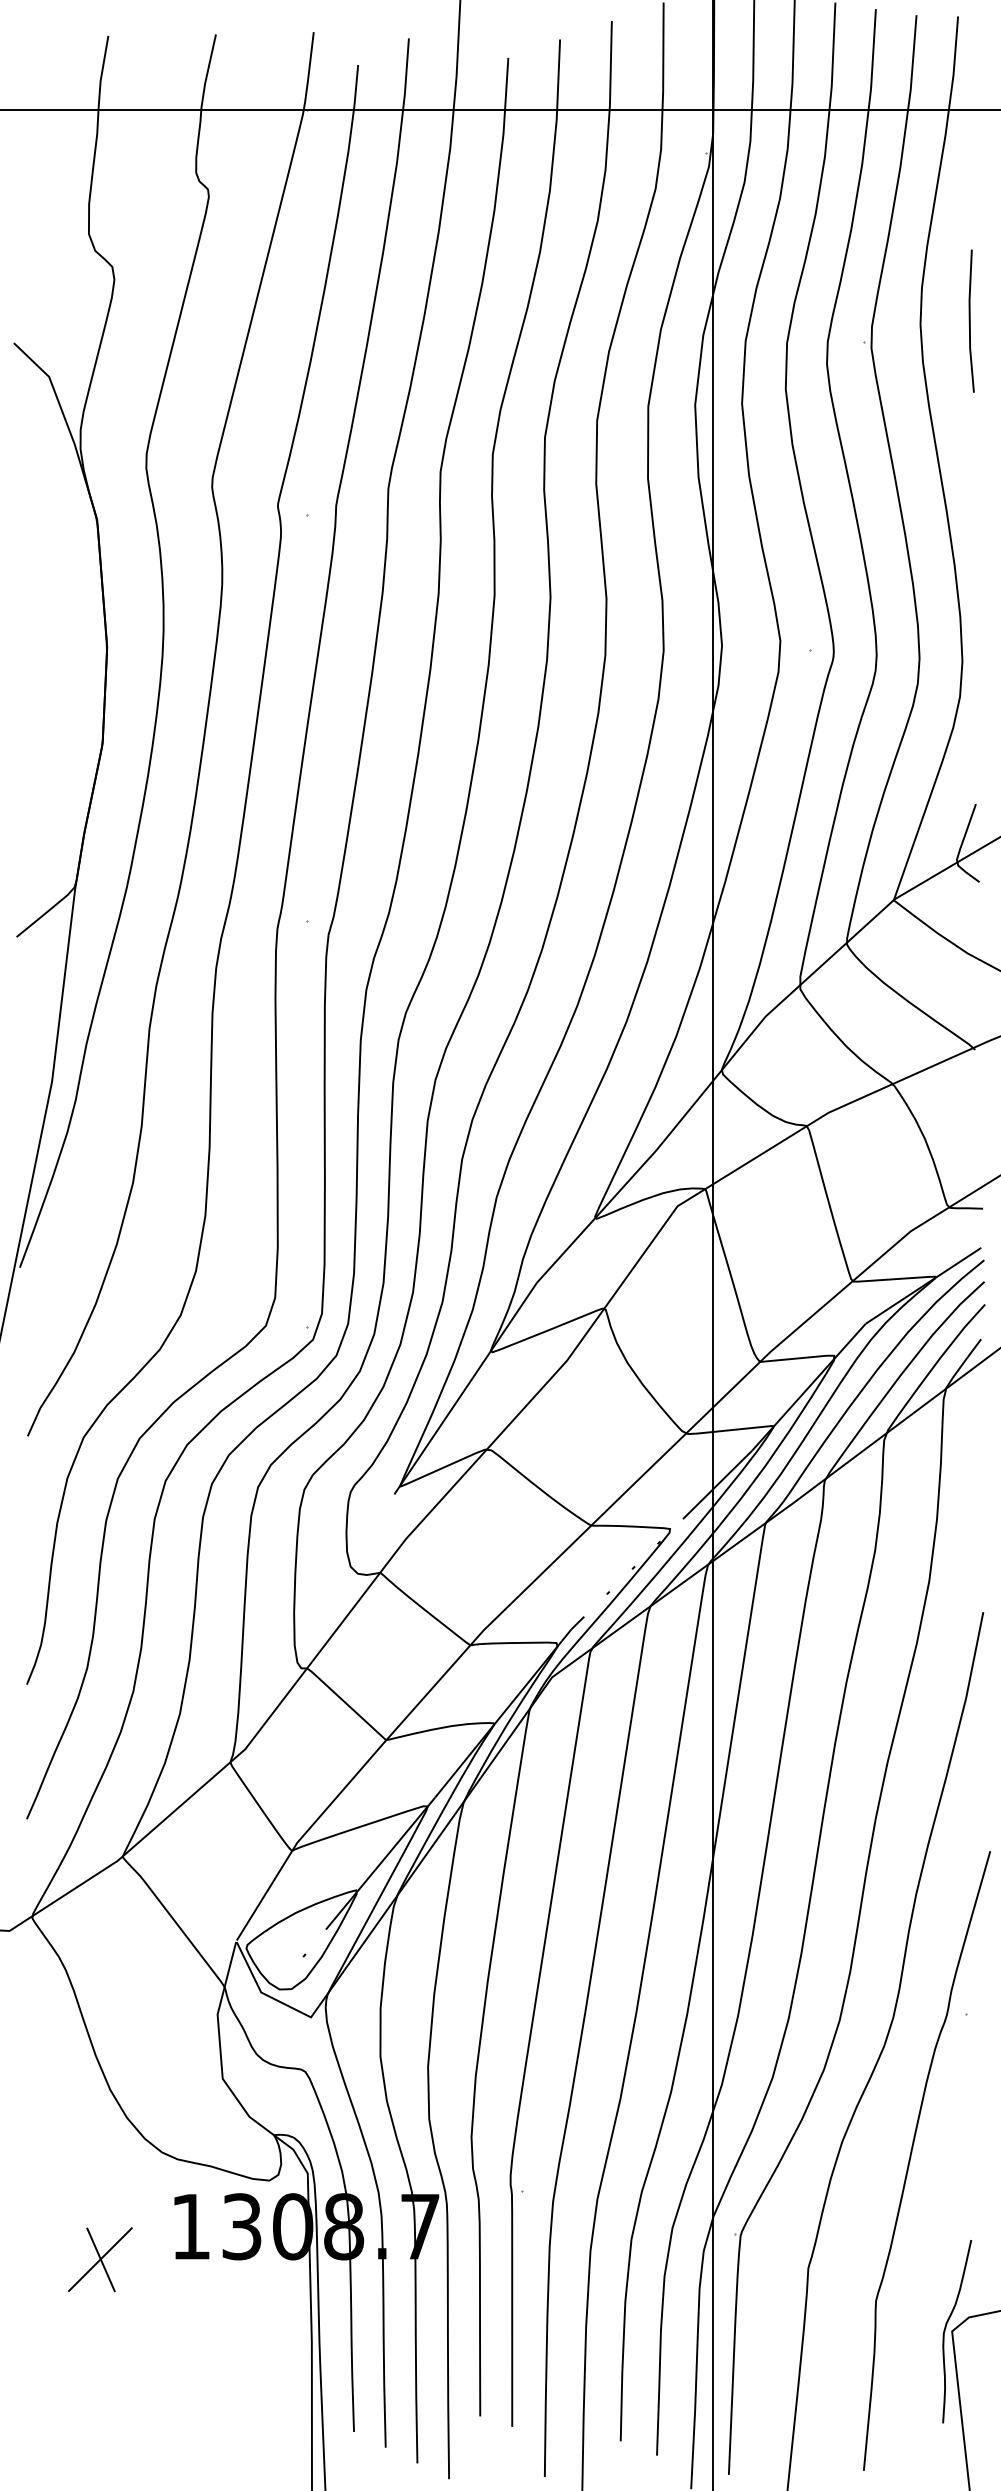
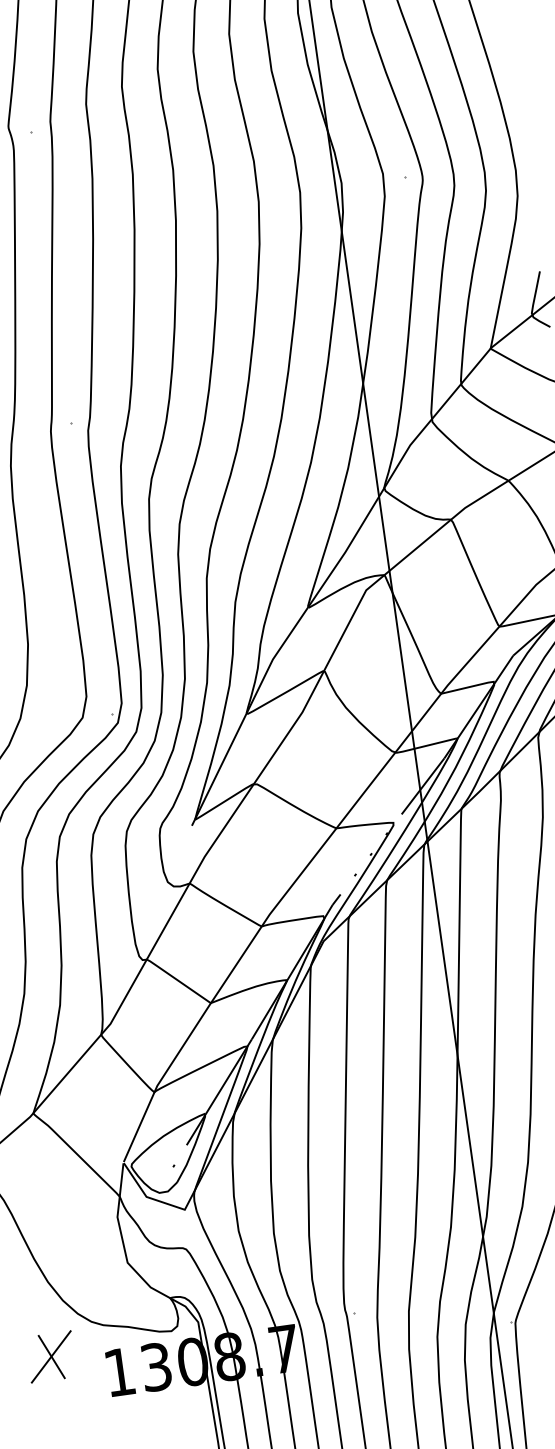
part: (100, 2259) -> (51, 1356), moved

